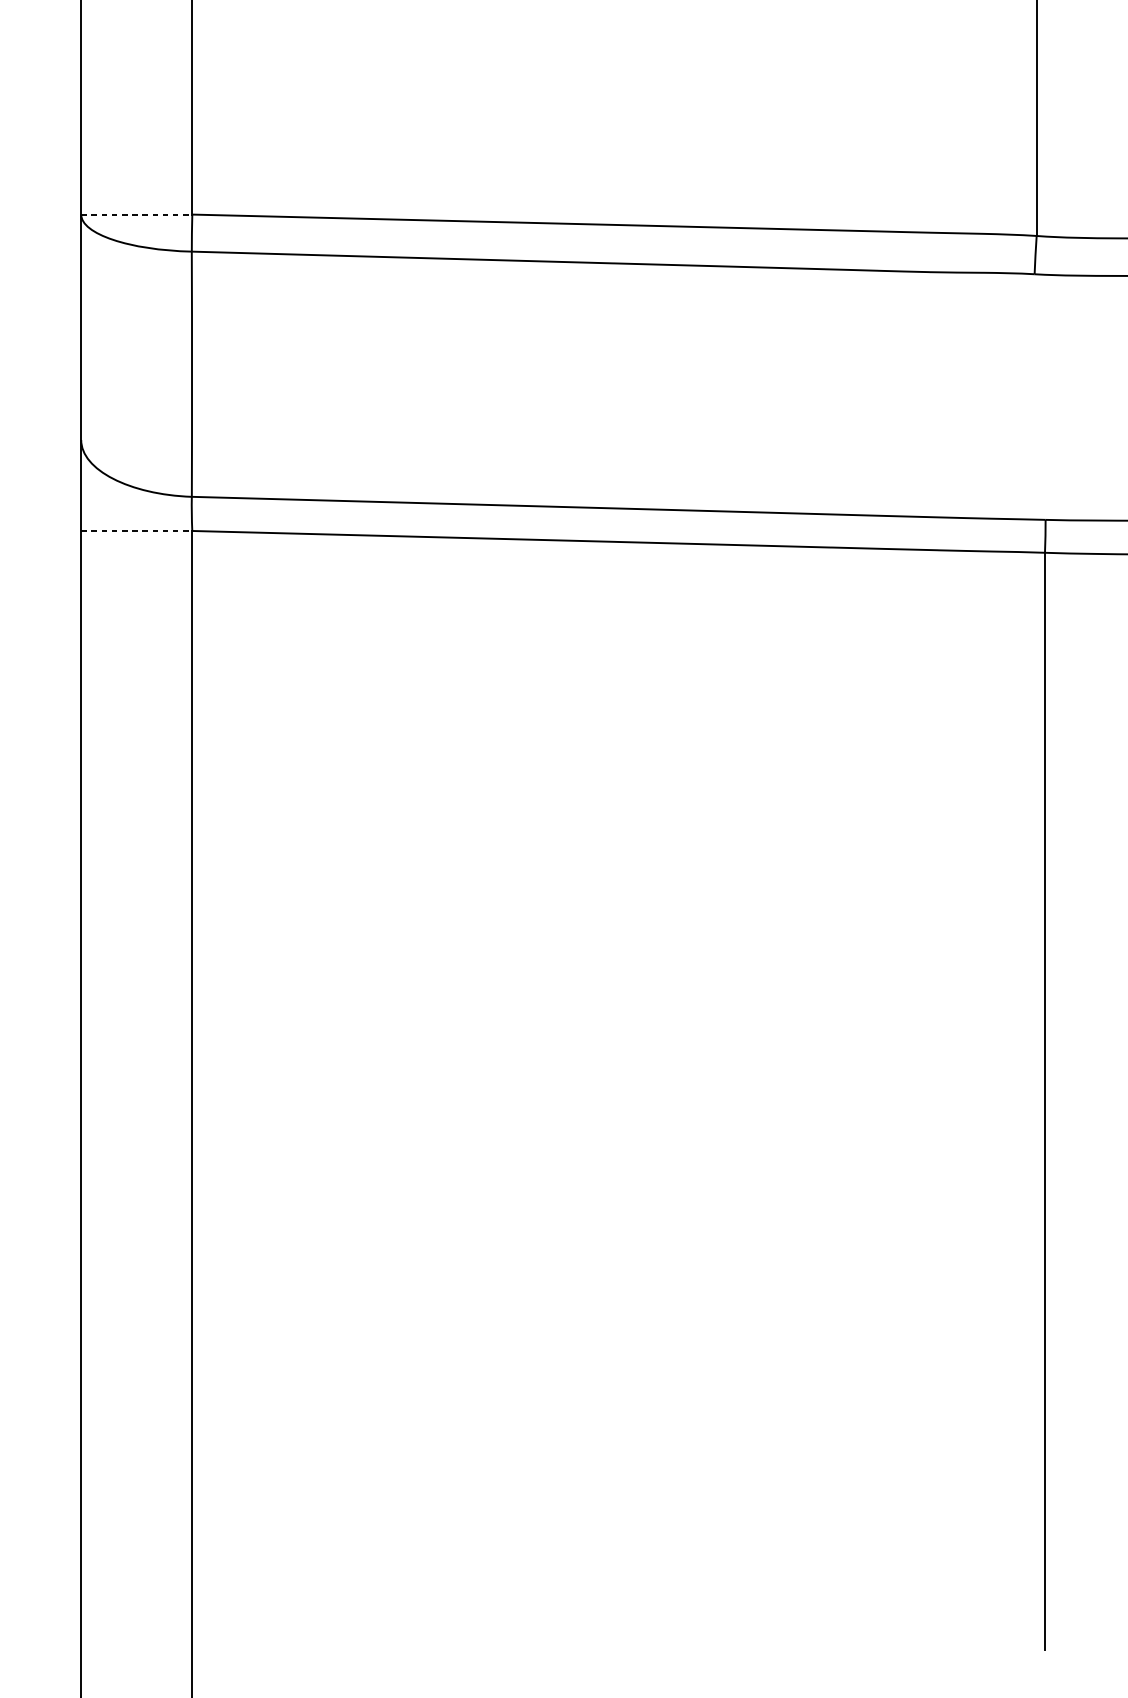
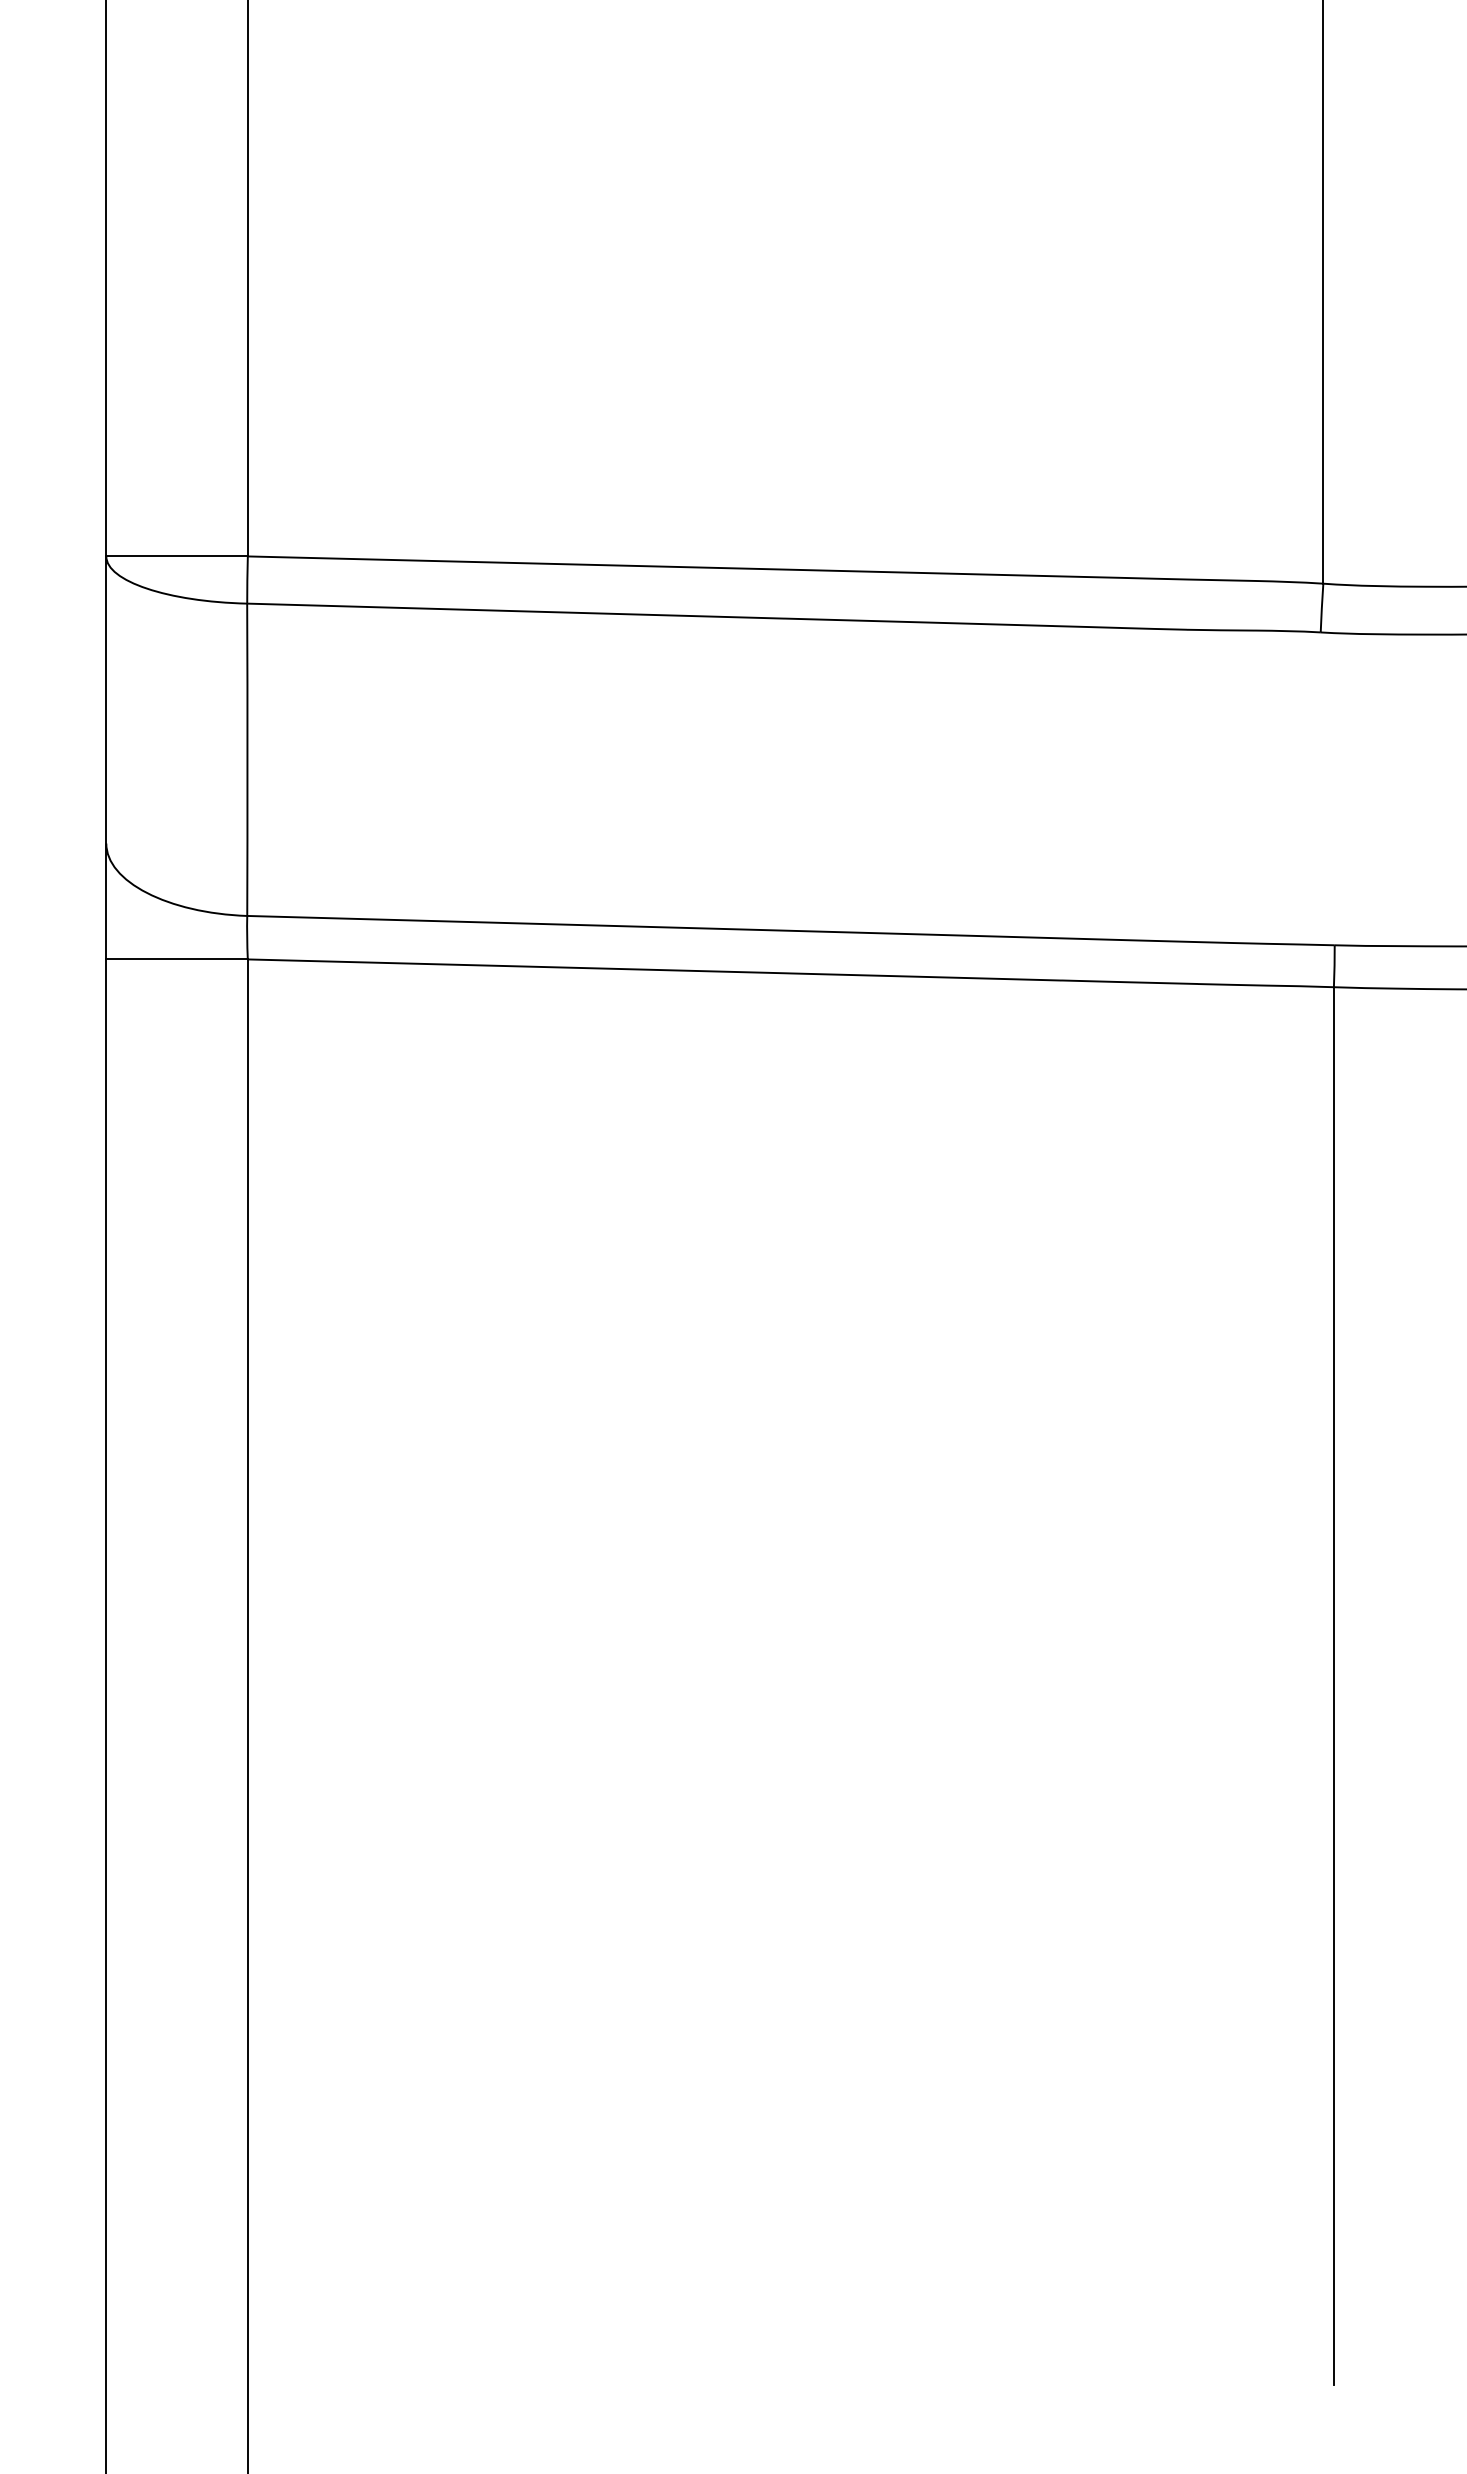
line: (137, 214) -> (177, 556), dashed -> solid
line: (137, 531) -> (177, 959), dashed -> solid

